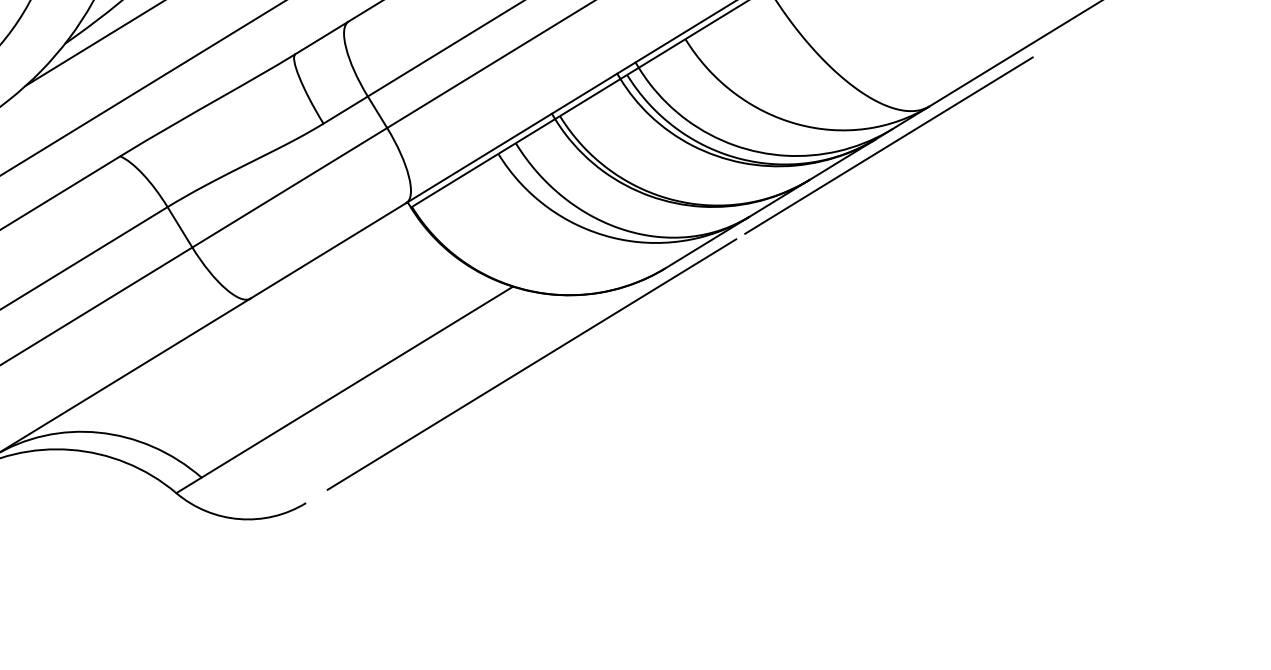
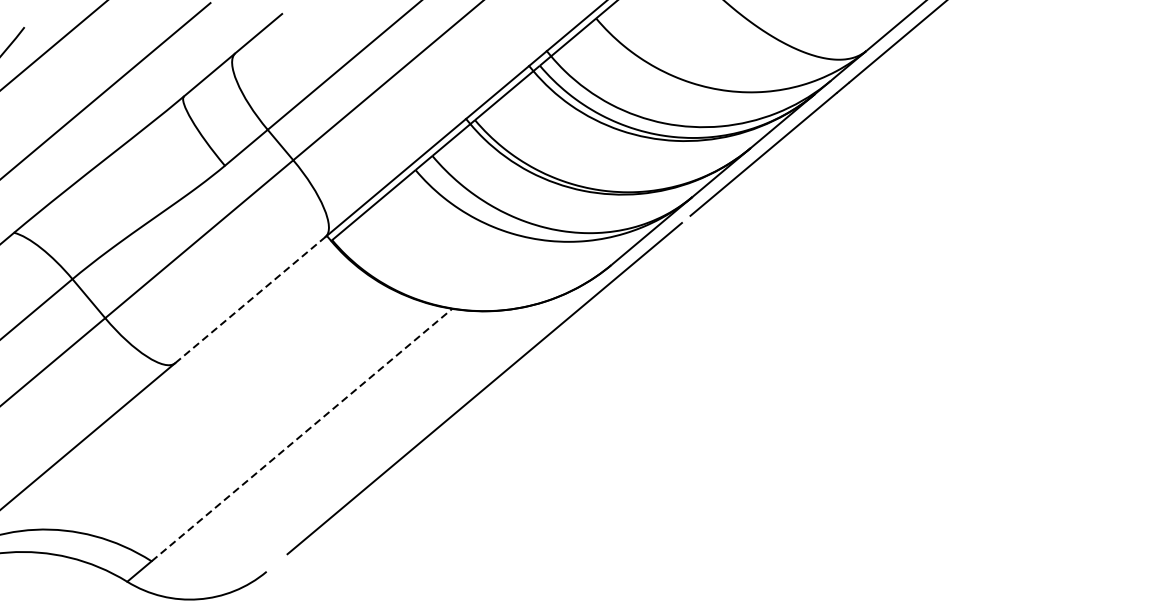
line: (328, 250) -> (250, 299), solid -> dashed
line: (357, 382) -> (302, 435), solid -> dashed

